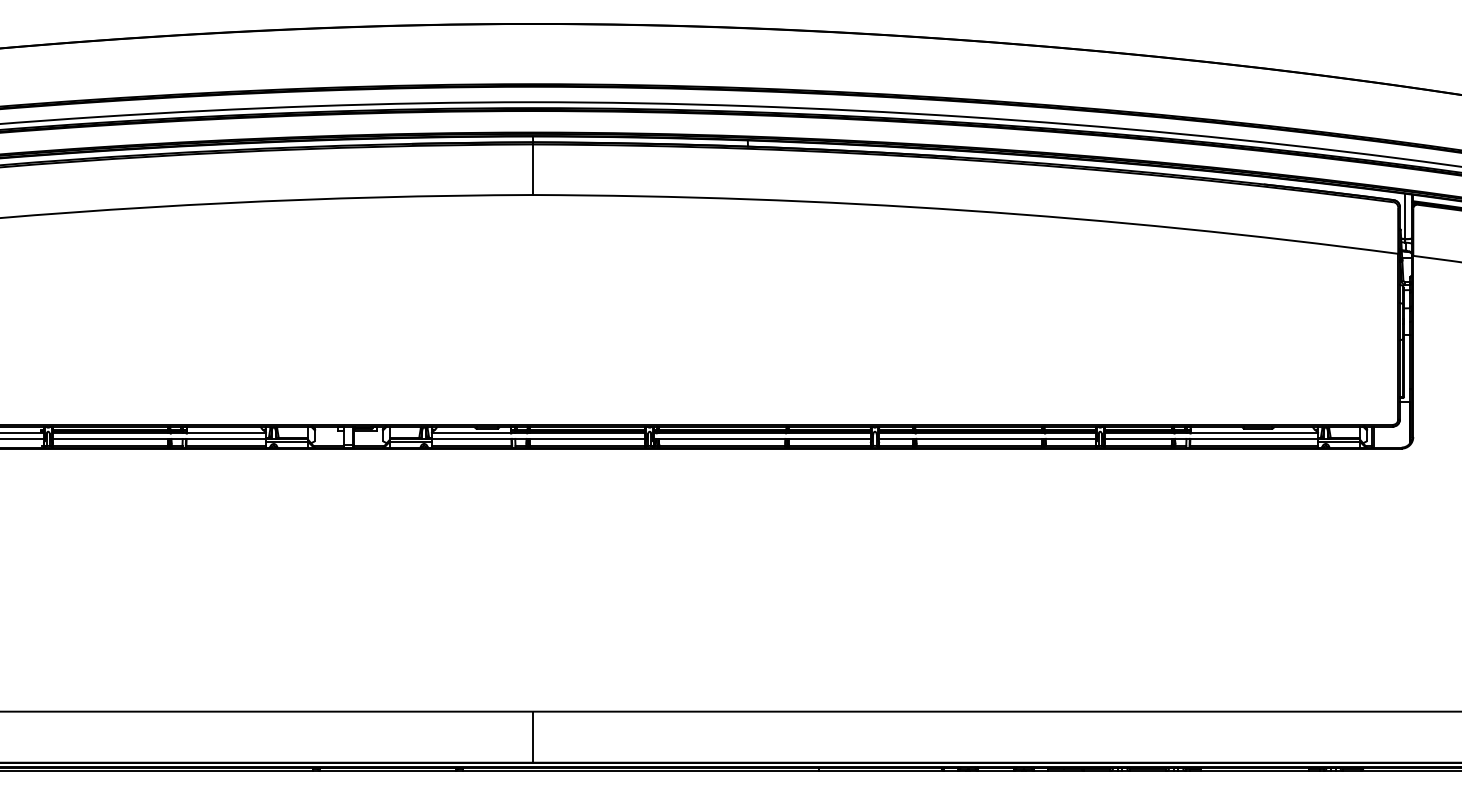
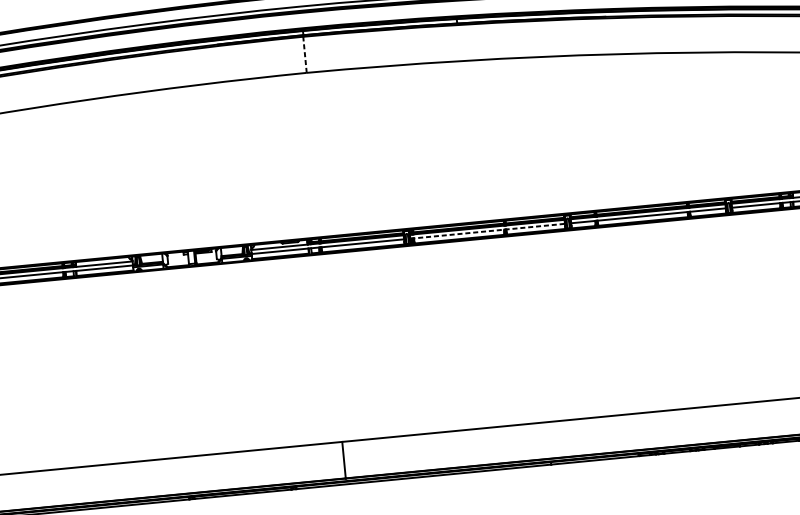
line: (532, 169) -> (304, 54), solid -> dashed
line: (762, 438) -> (487, 230), solid -> dashed

